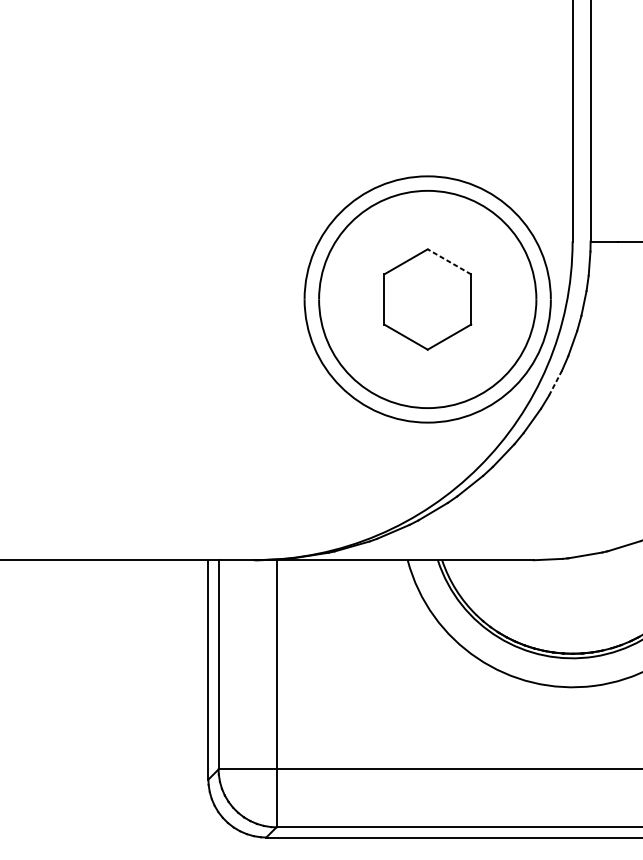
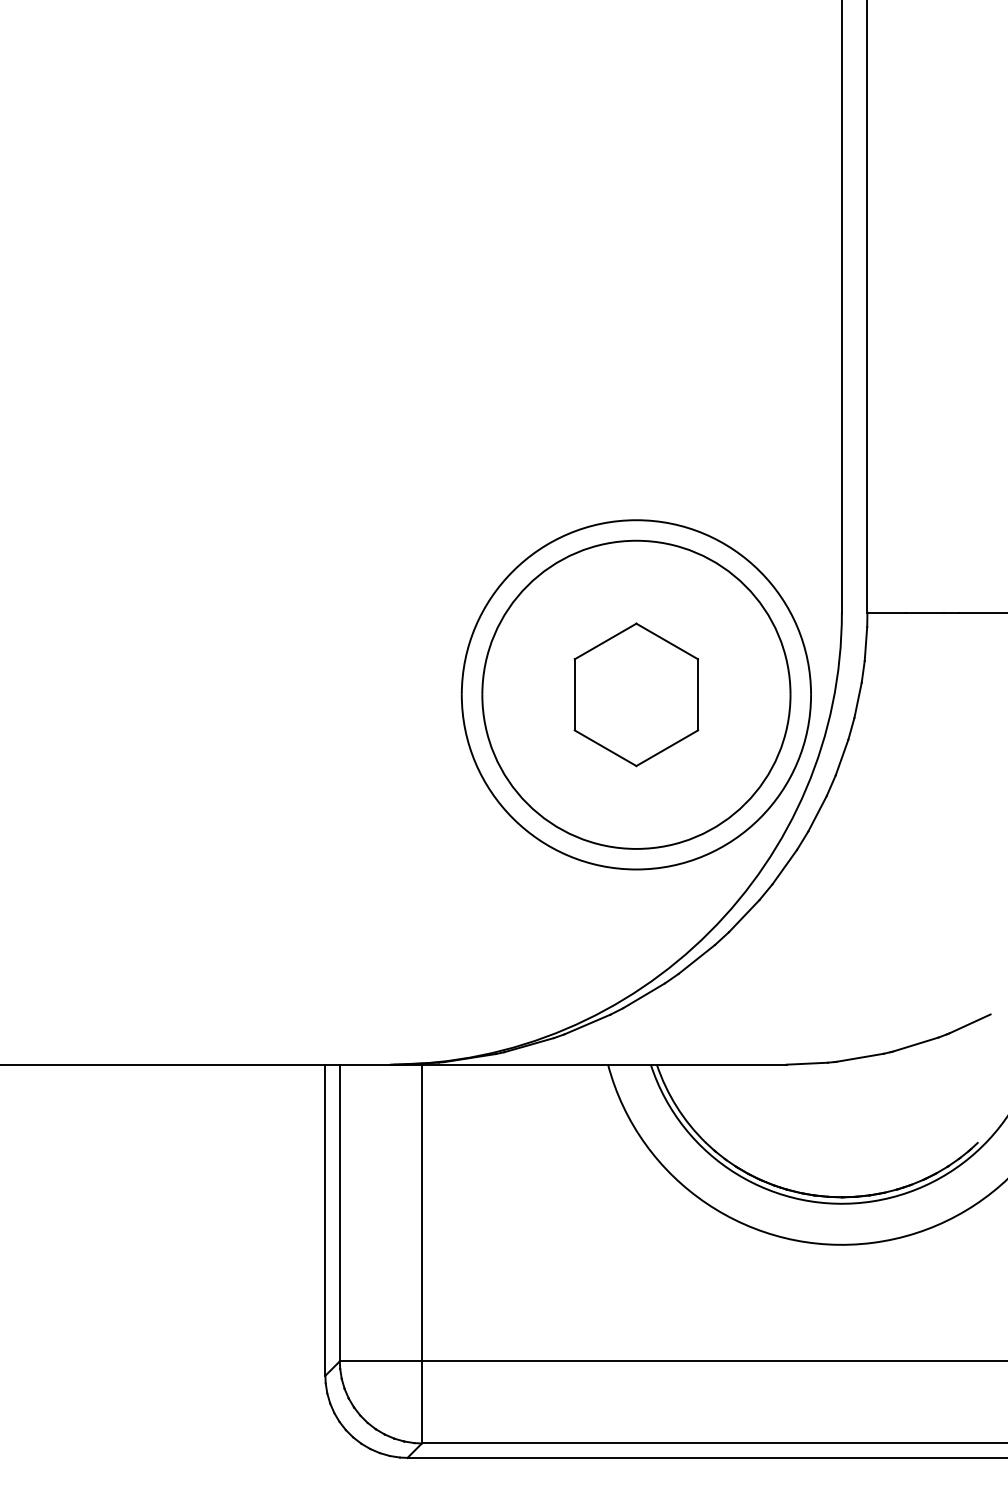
line: (449, 261) -> (667, 641), dashed -> solid
line: (555, 383) -> (817, 813), dashed -> solid

